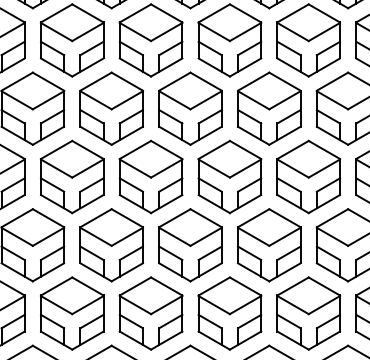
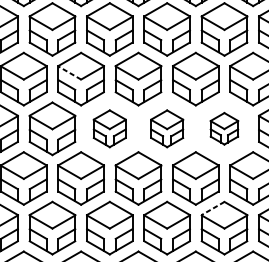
line: (95, 100) -> (69, 73), solid -> dashed
part: (150, 176) -> (109, 128), size x0.7
part: (229, 176) -> (166, 128), size x0.7
part: (308, 176) -> (224, 128), size x0.6
line: (292, 286) -> (212, 208), solid -> dashed

